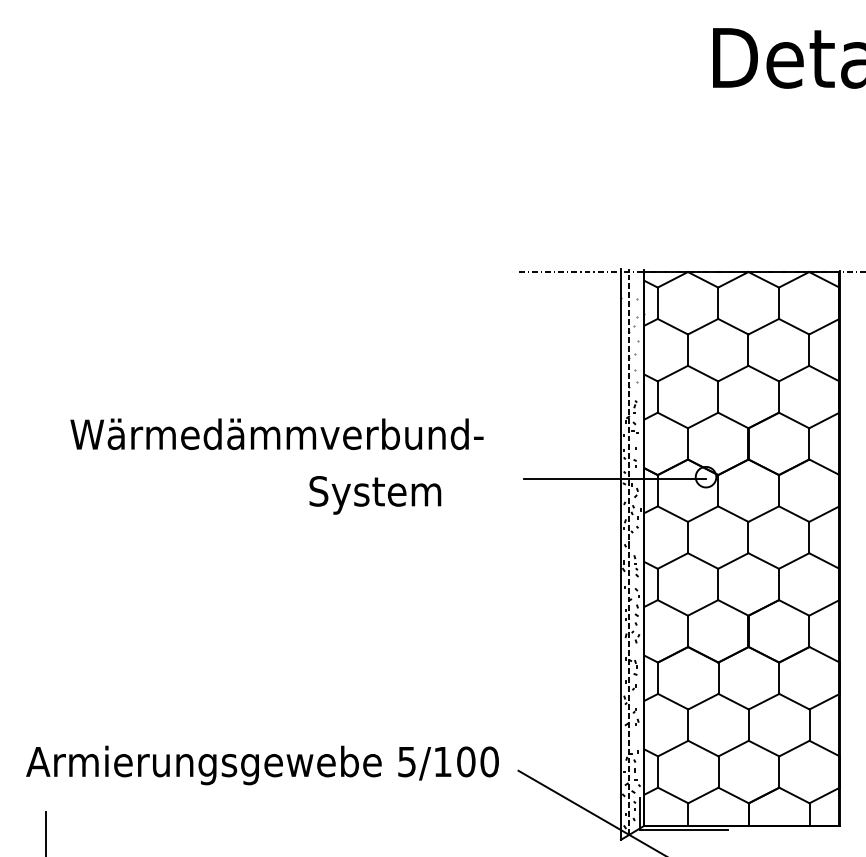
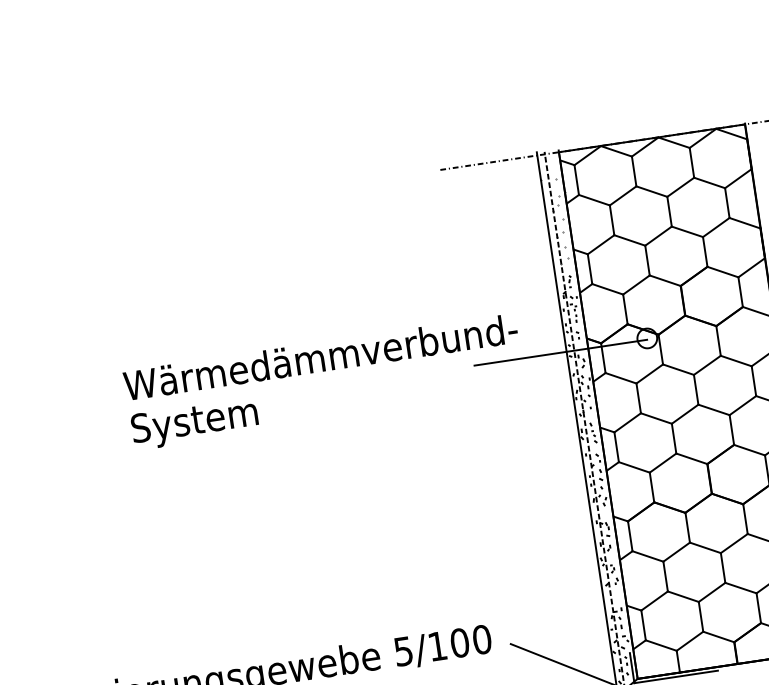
text: (276, 433) -> (320, 356), moved
text: (375, 495) -> (195, 423), moved

